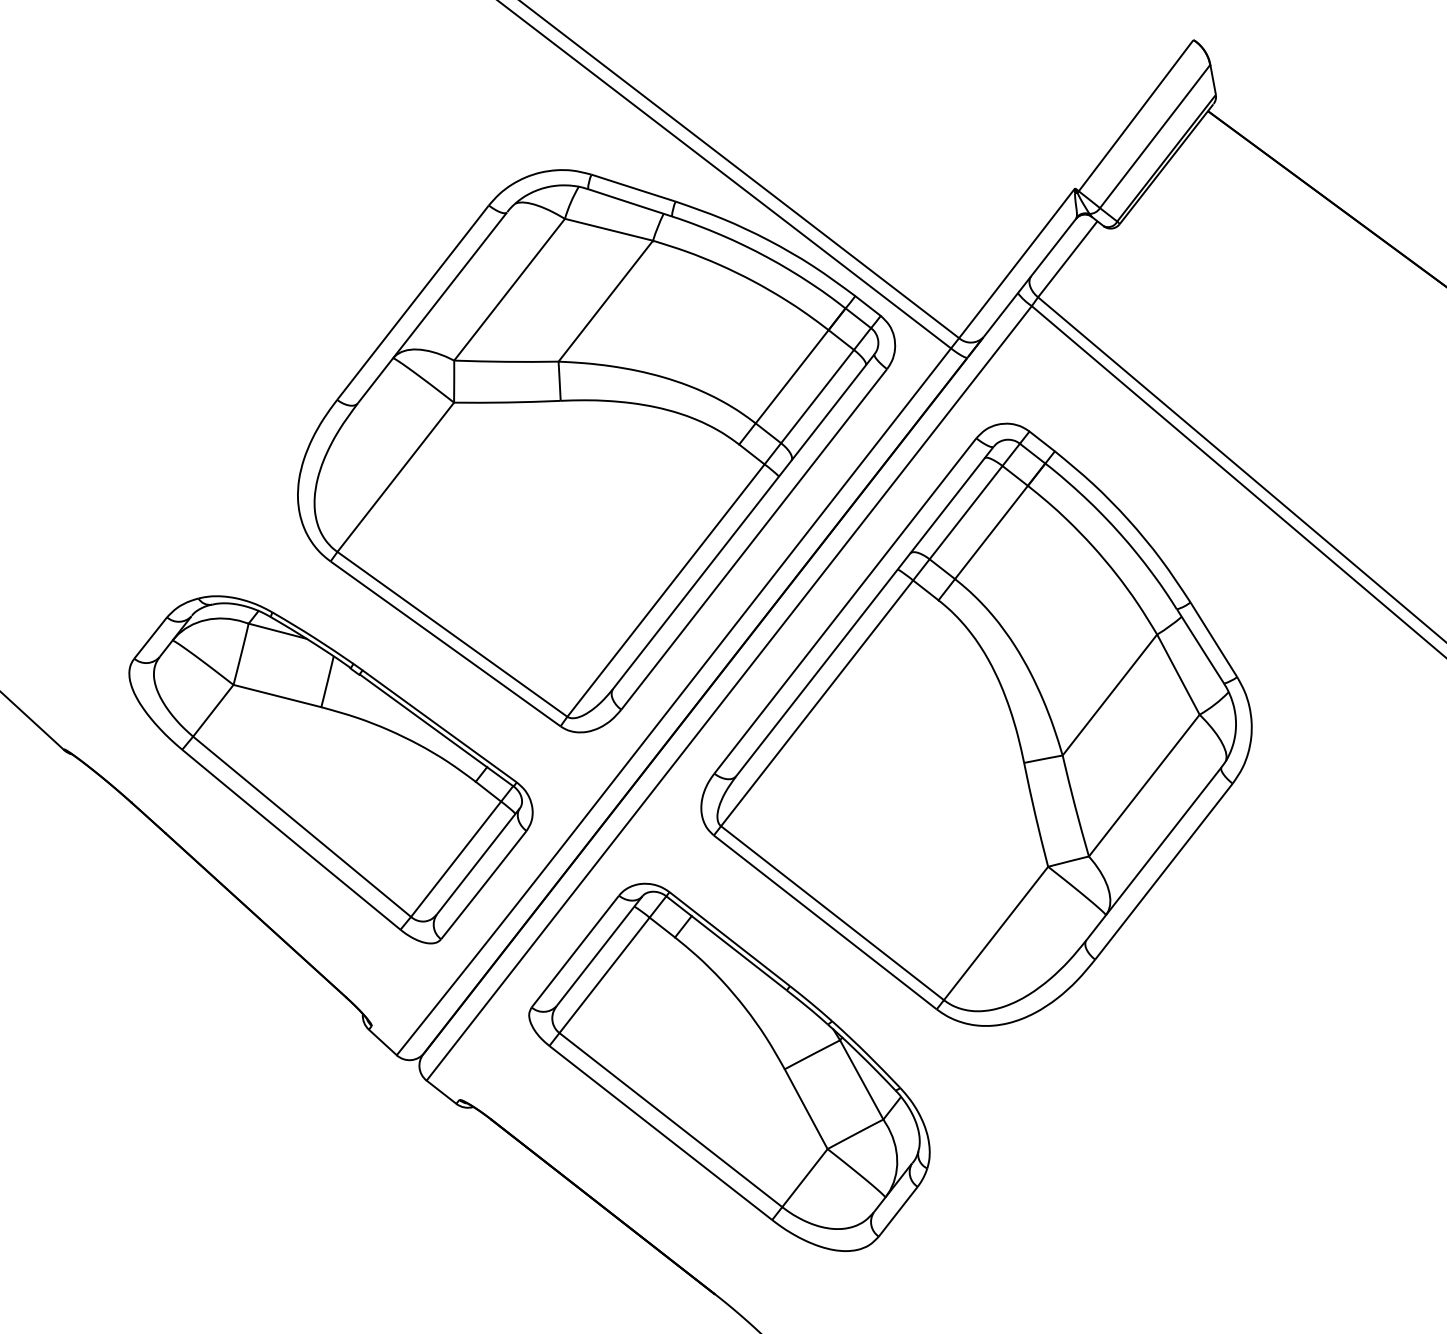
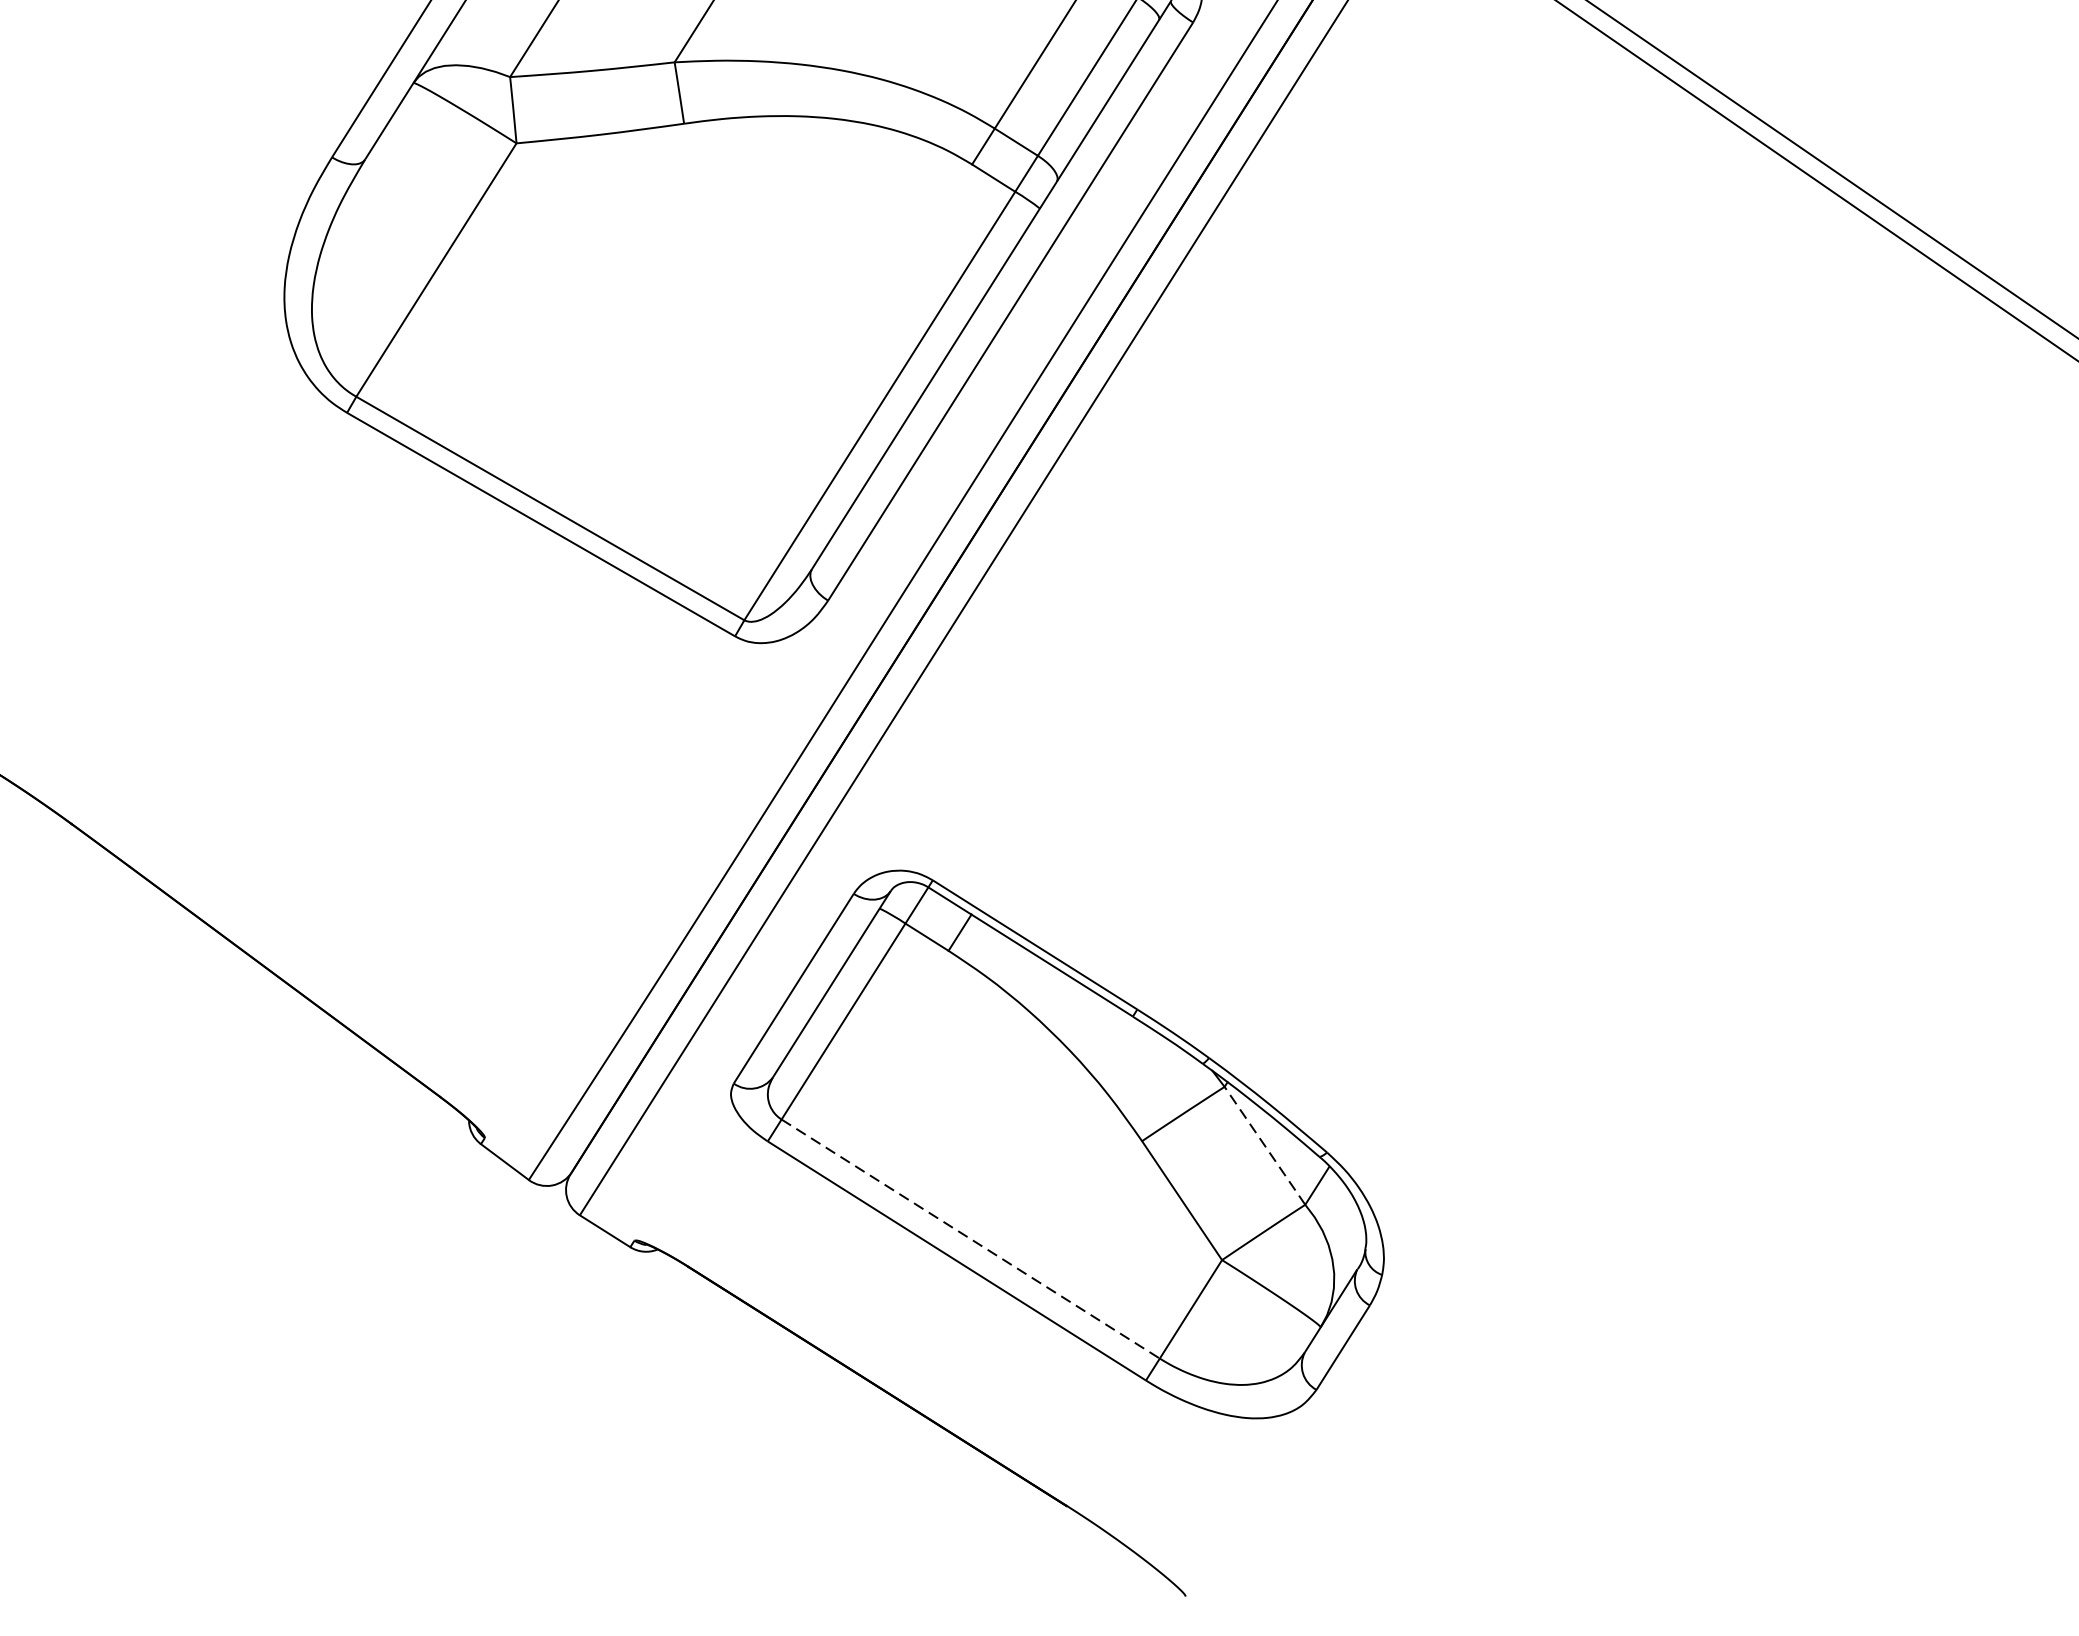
part: (976, 724) -> (1389, 568), removed
part: (330, 769) -> (379, 740), removed
line: (861, 1079) -> (1264, 1145), solid -> dashed
line: (671, 1120) -> (971, 1239), solid -> dashed

